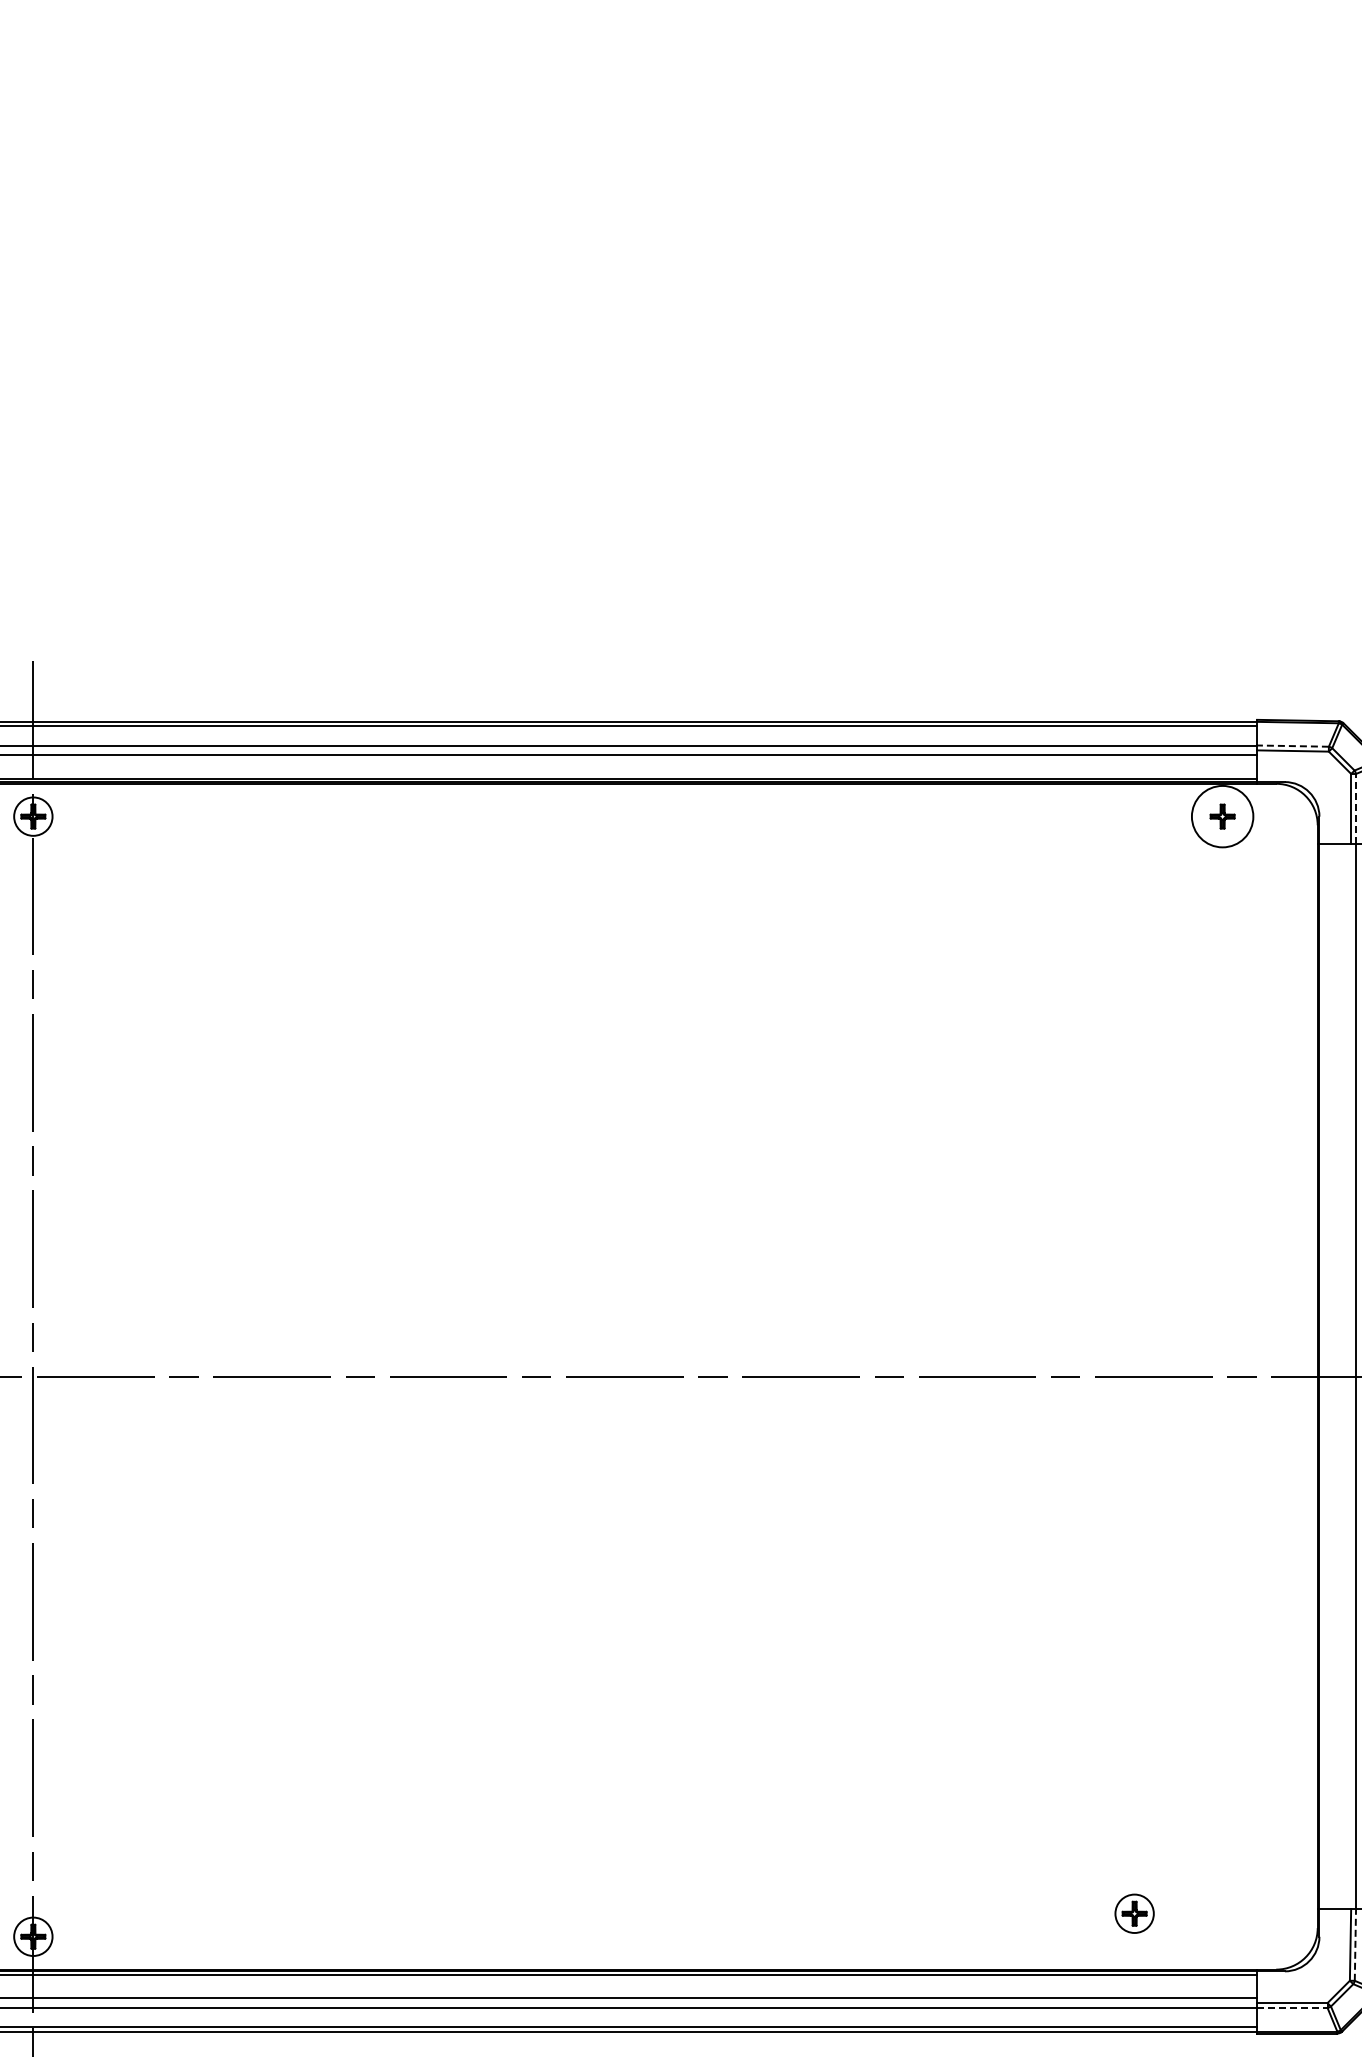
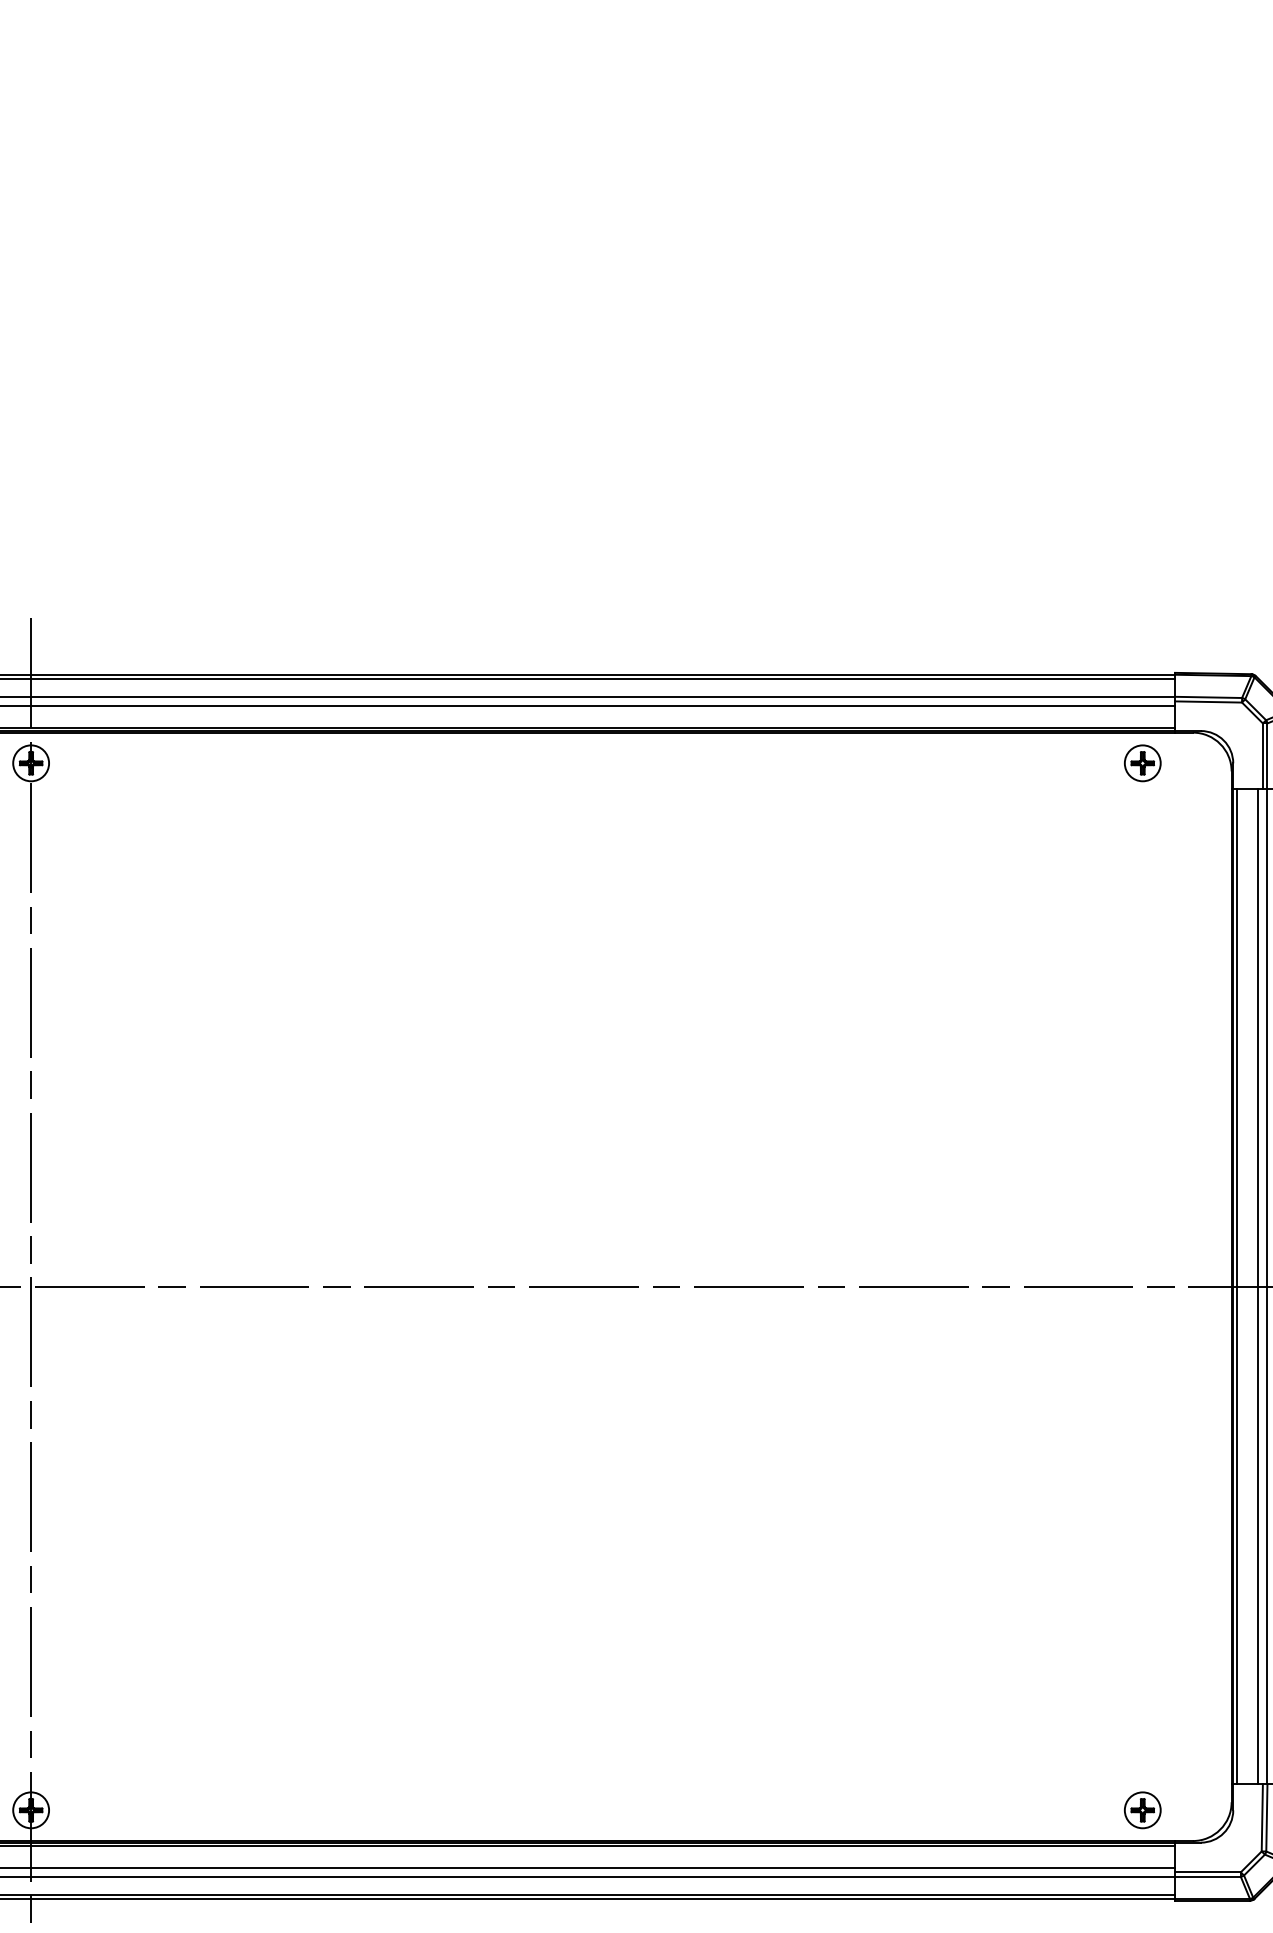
line: (1293, 746) -> (1209, 697), dashed -> solid
line: (1356, 808) -> (1267, 755), dashed -> solid
circle: (1222, 816) -> (1142, 763), size x0.62
line: (1322, 1376) -> (1236, 1286), added
line: (1346, 1376) -> (1258, 1286), added
part: (1134, 1913) -> (1142, 1810), moved
line: (1355, 1944) -> (1266, 1817), dashed -> solid
line: (1292, 2007) -> (1208, 1876), dashed -> solid

